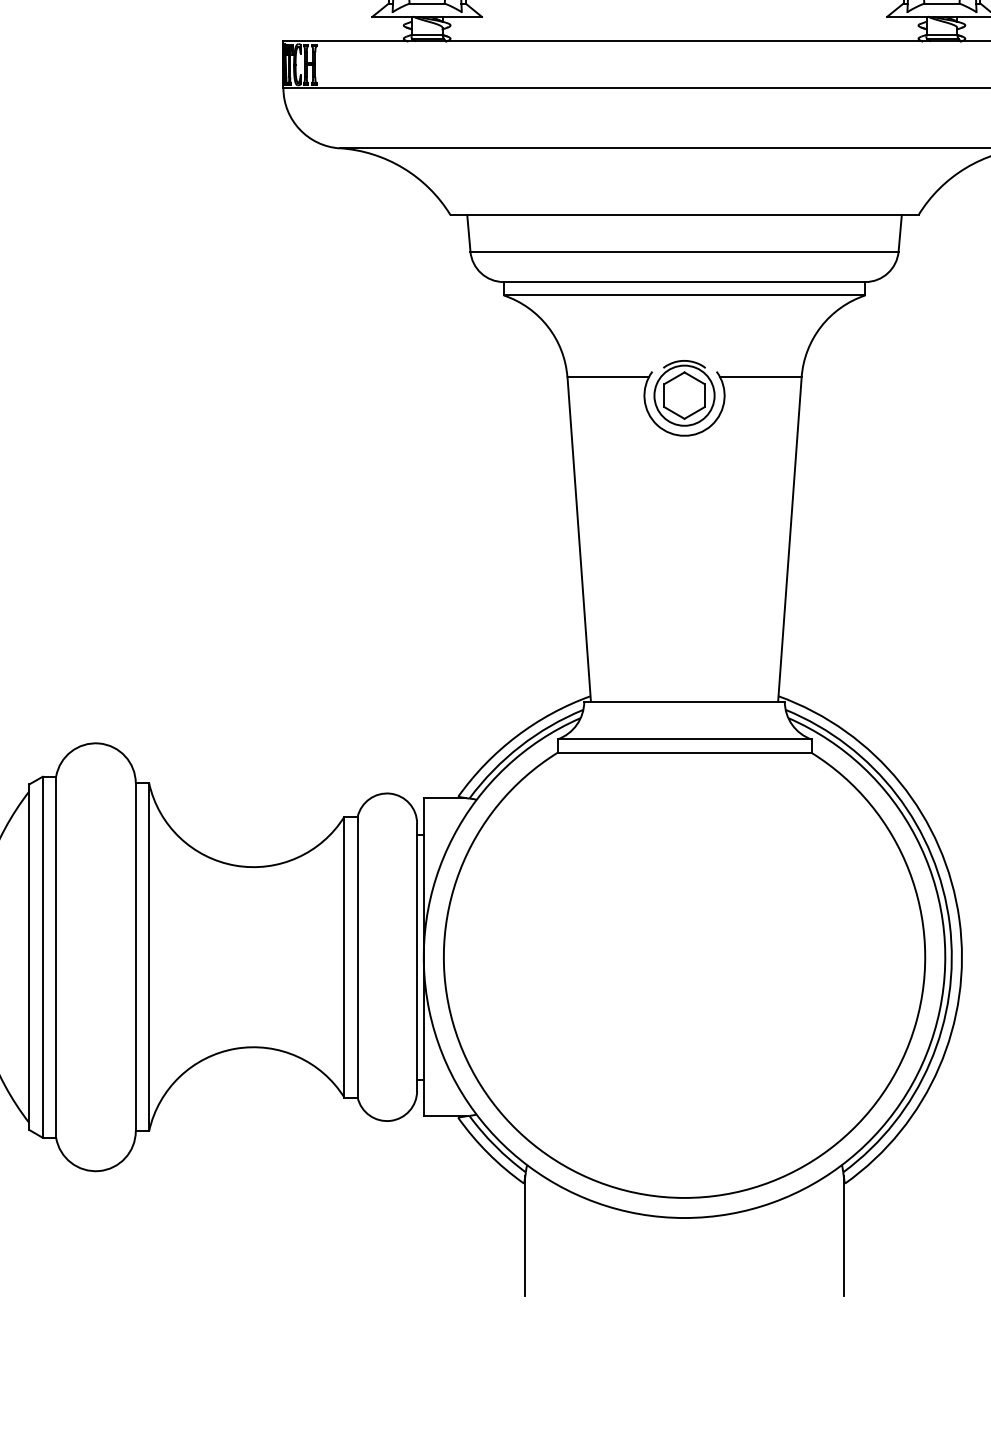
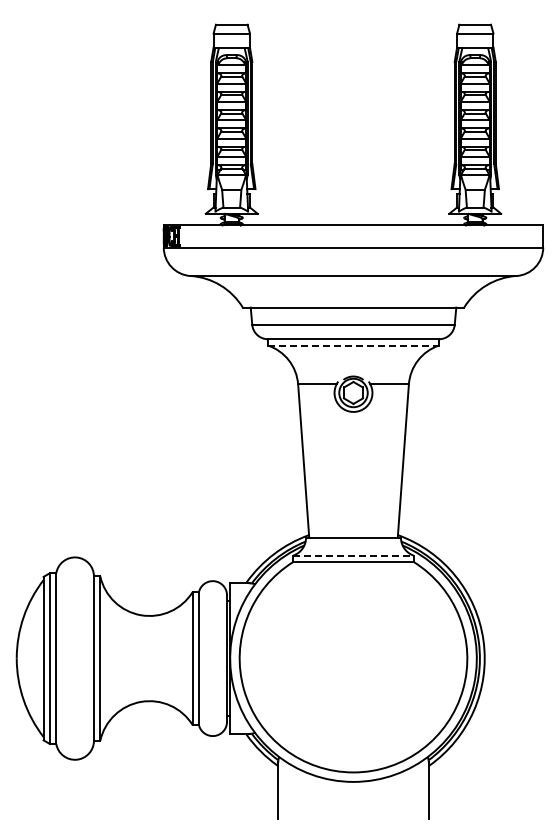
line: (684, 295) -> (353, 345), solid -> dashed
line: (686, 739) -> (354, 555), solid -> dashed

